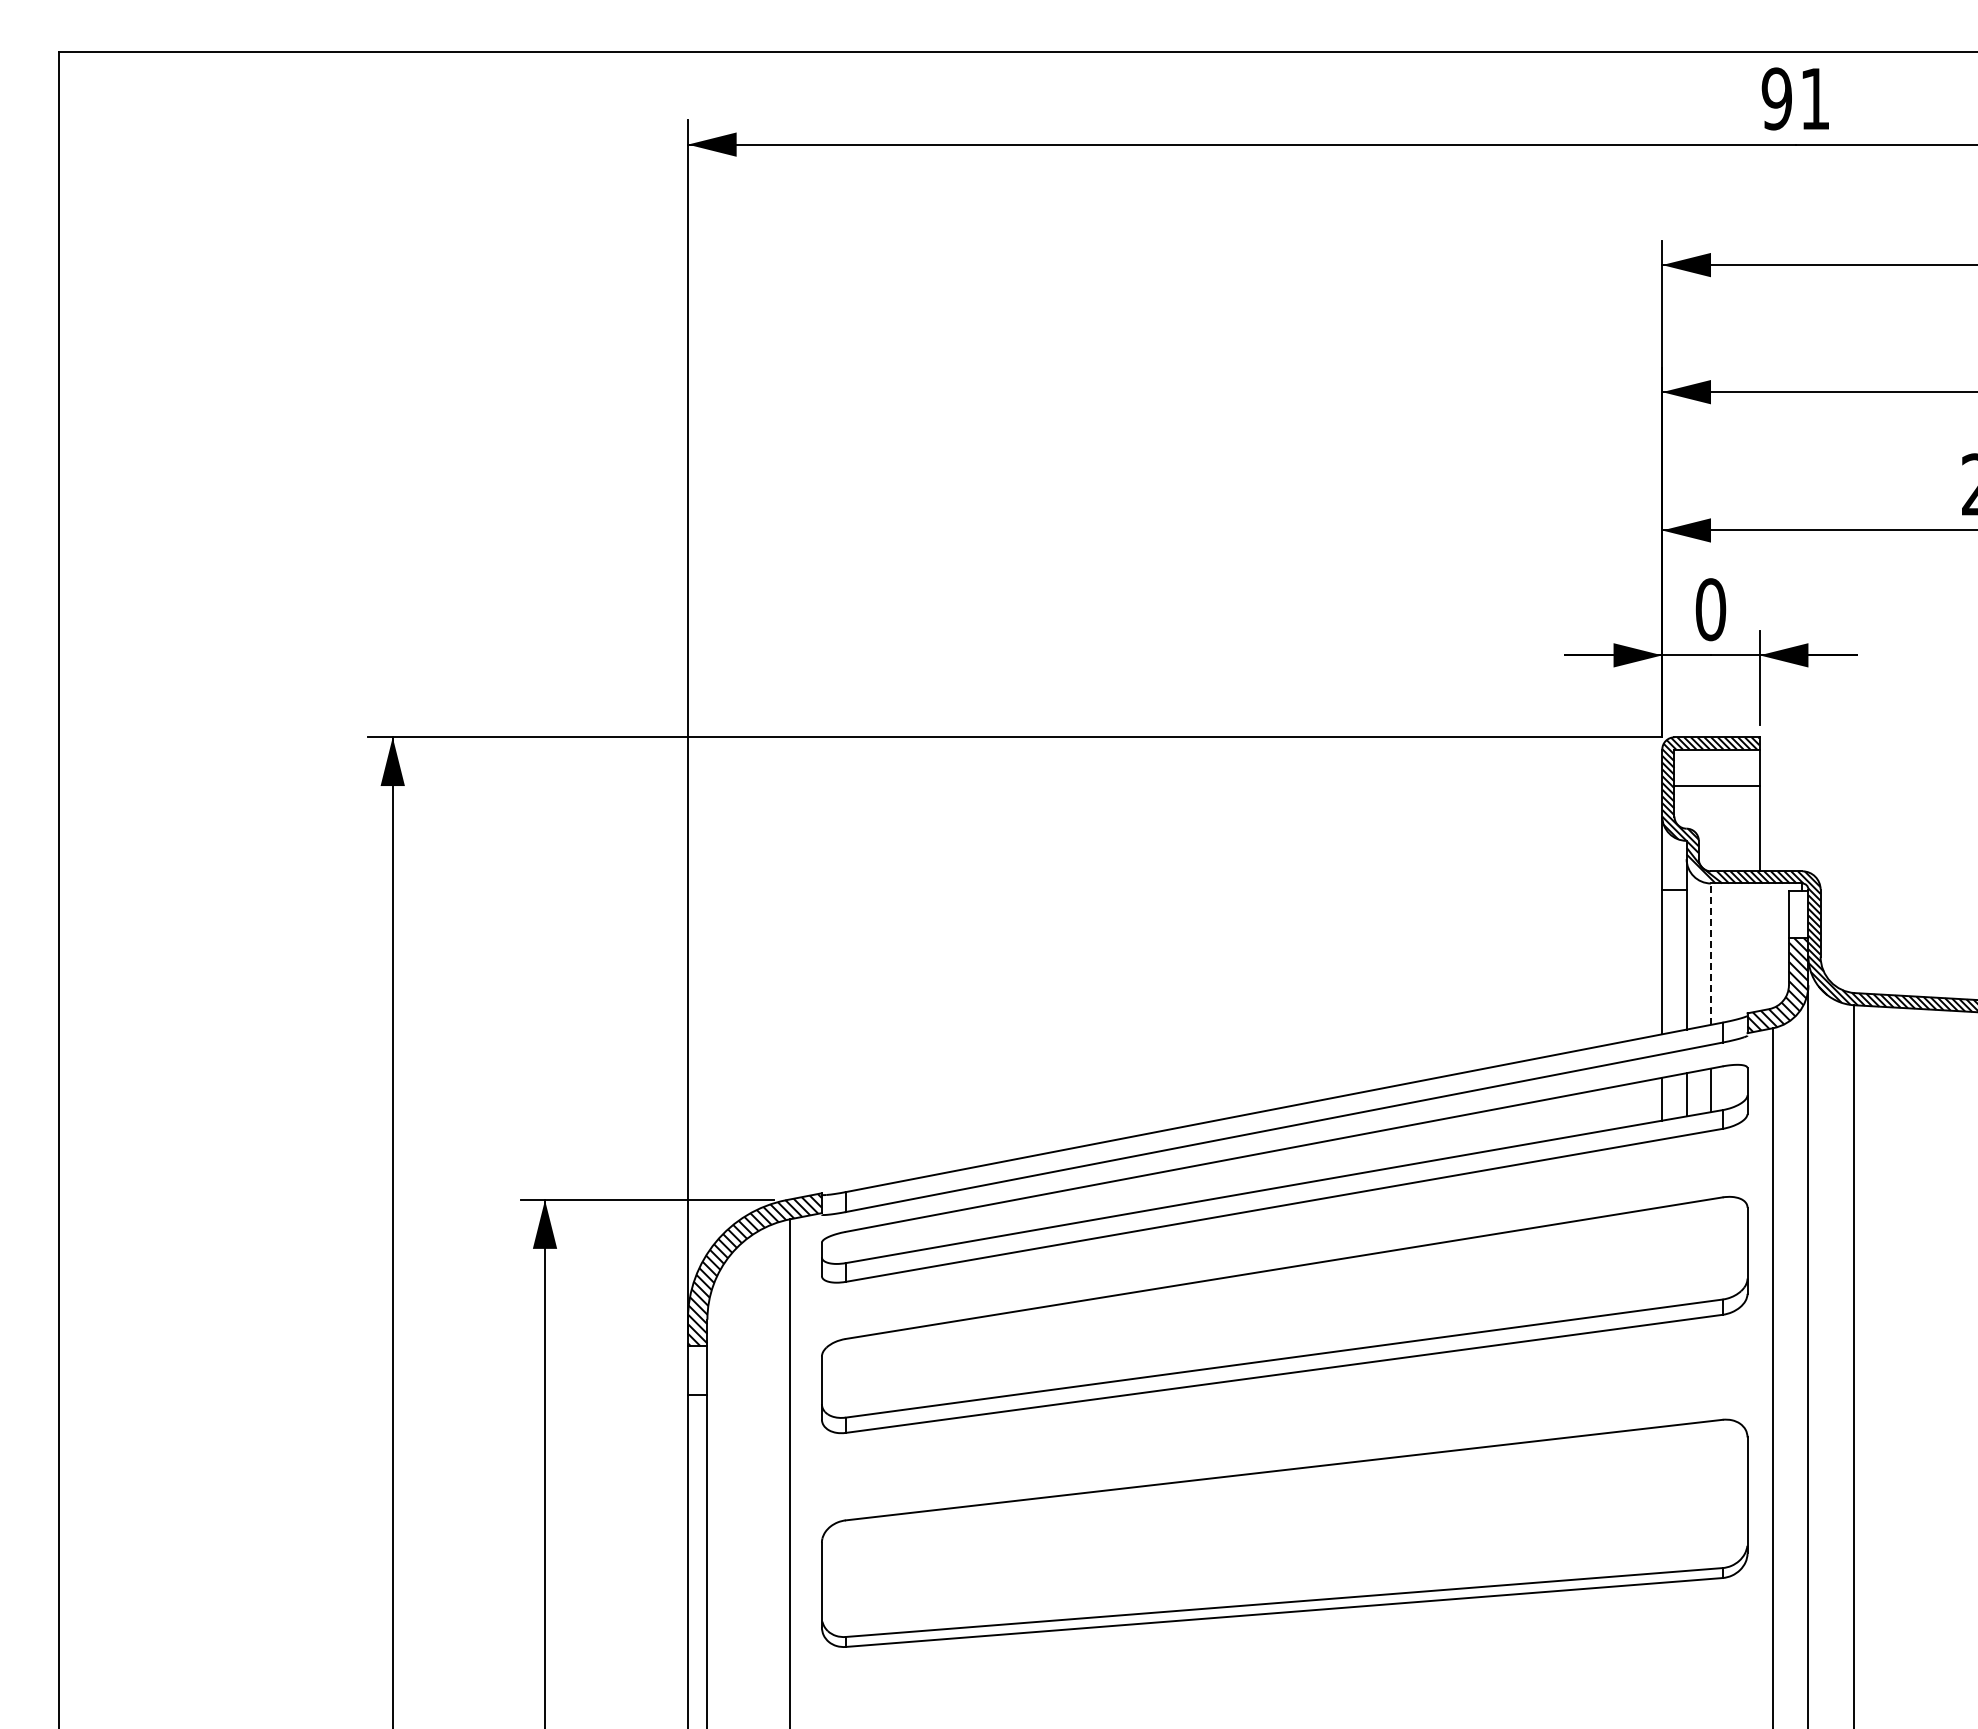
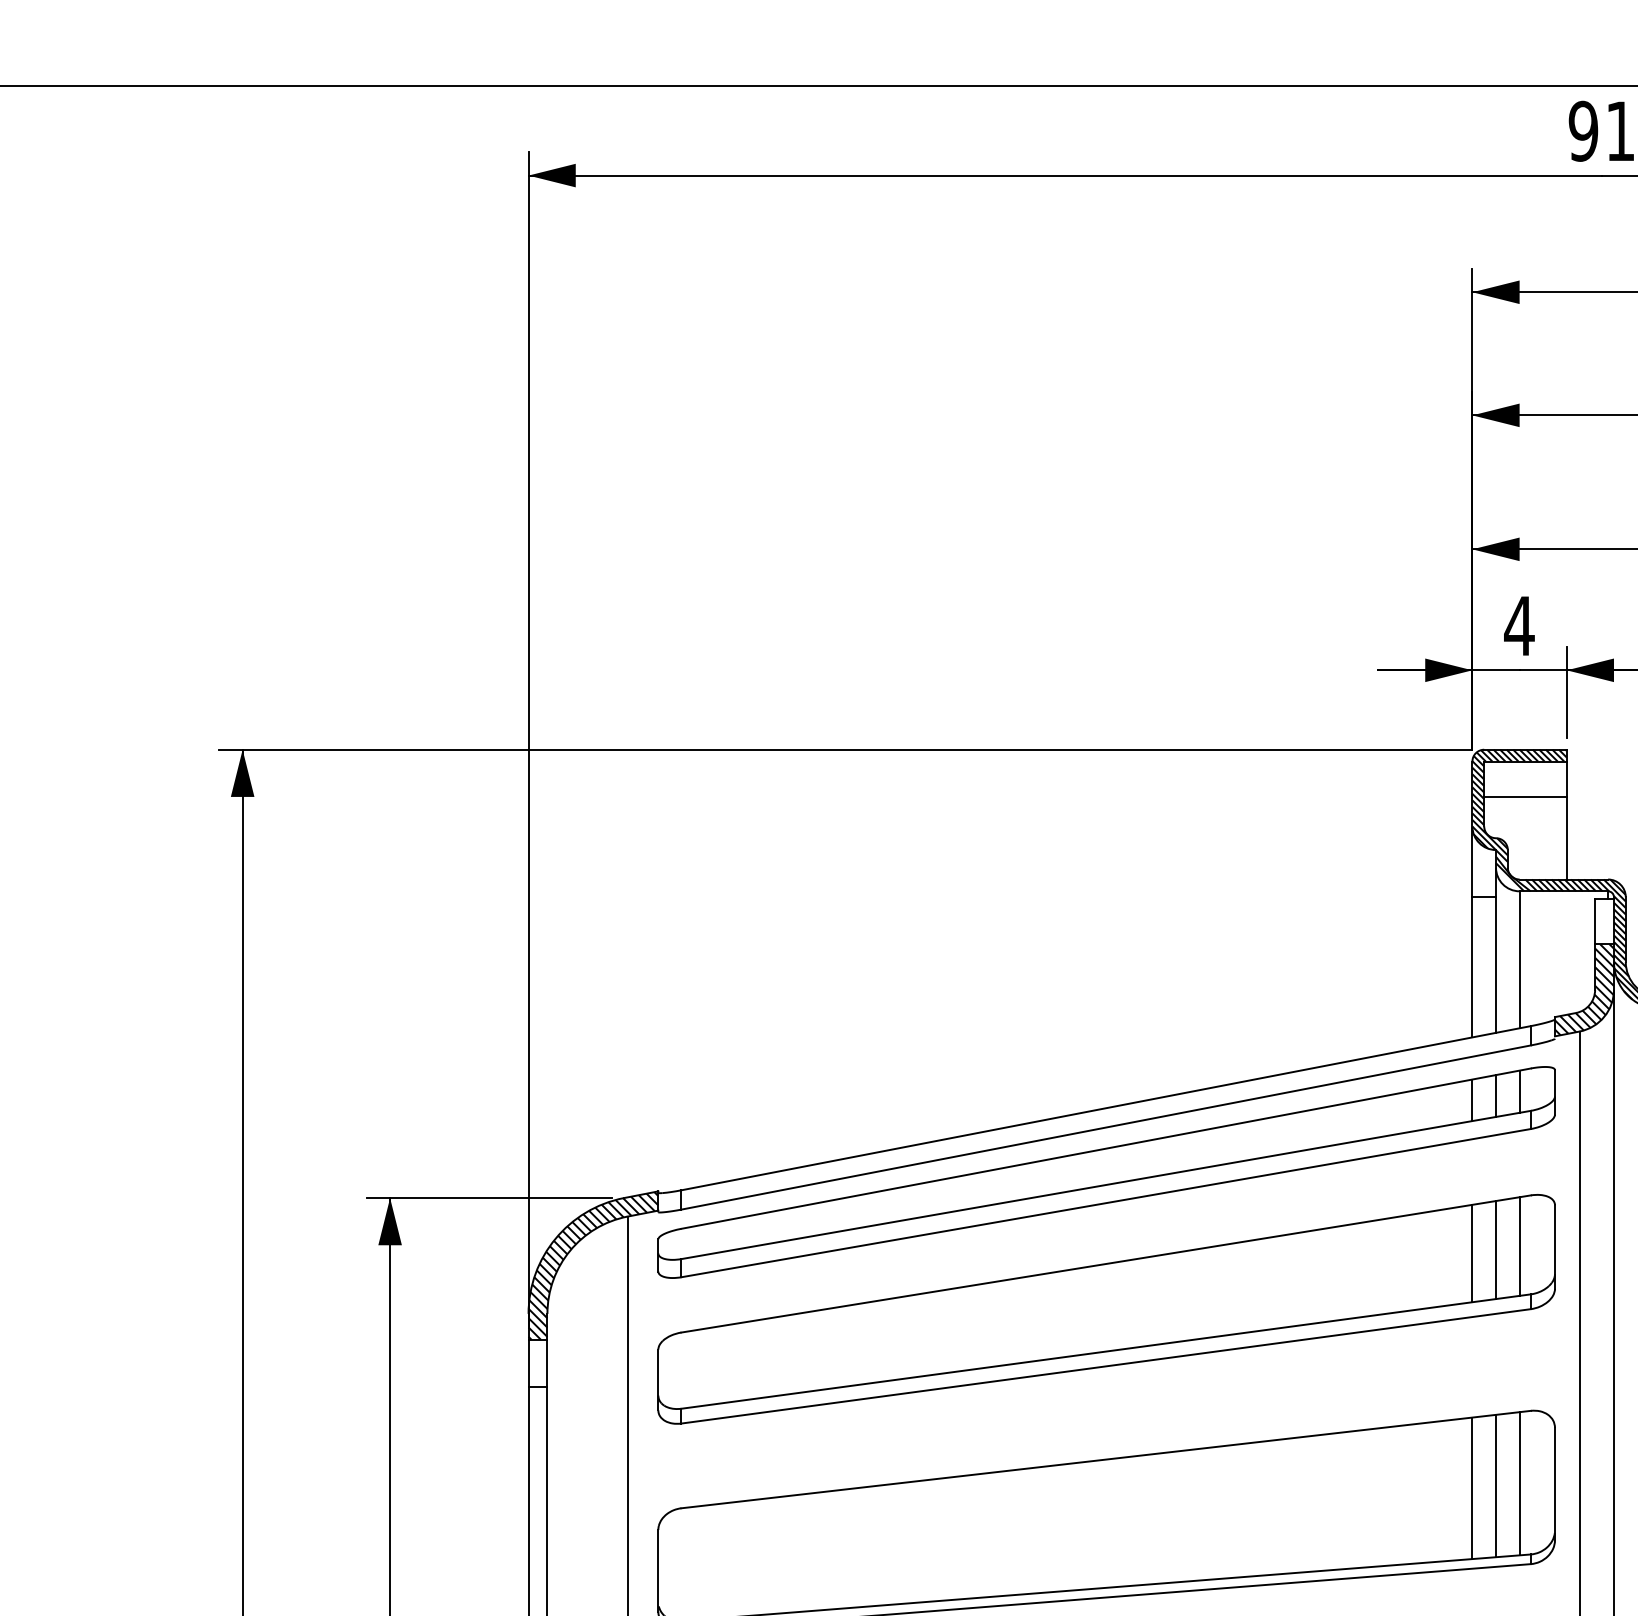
text: (1710, 609) -> (1519, 625), 0 -> 4
line: (1711, 954) -> (1520, 960), dashed -> solid
line: (1711, 1250) -> (1520, 1246), added
line: (1686, 1253) -> (1495, 1249), added
line: (1662, 1257) -> (1472, 1253), added
line: (1711, 1494) -> (1520, 1483), added
line: (1686, 1496) -> (1495, 1485), added
line: (1662, 1499) -> (1472, 1488), added

